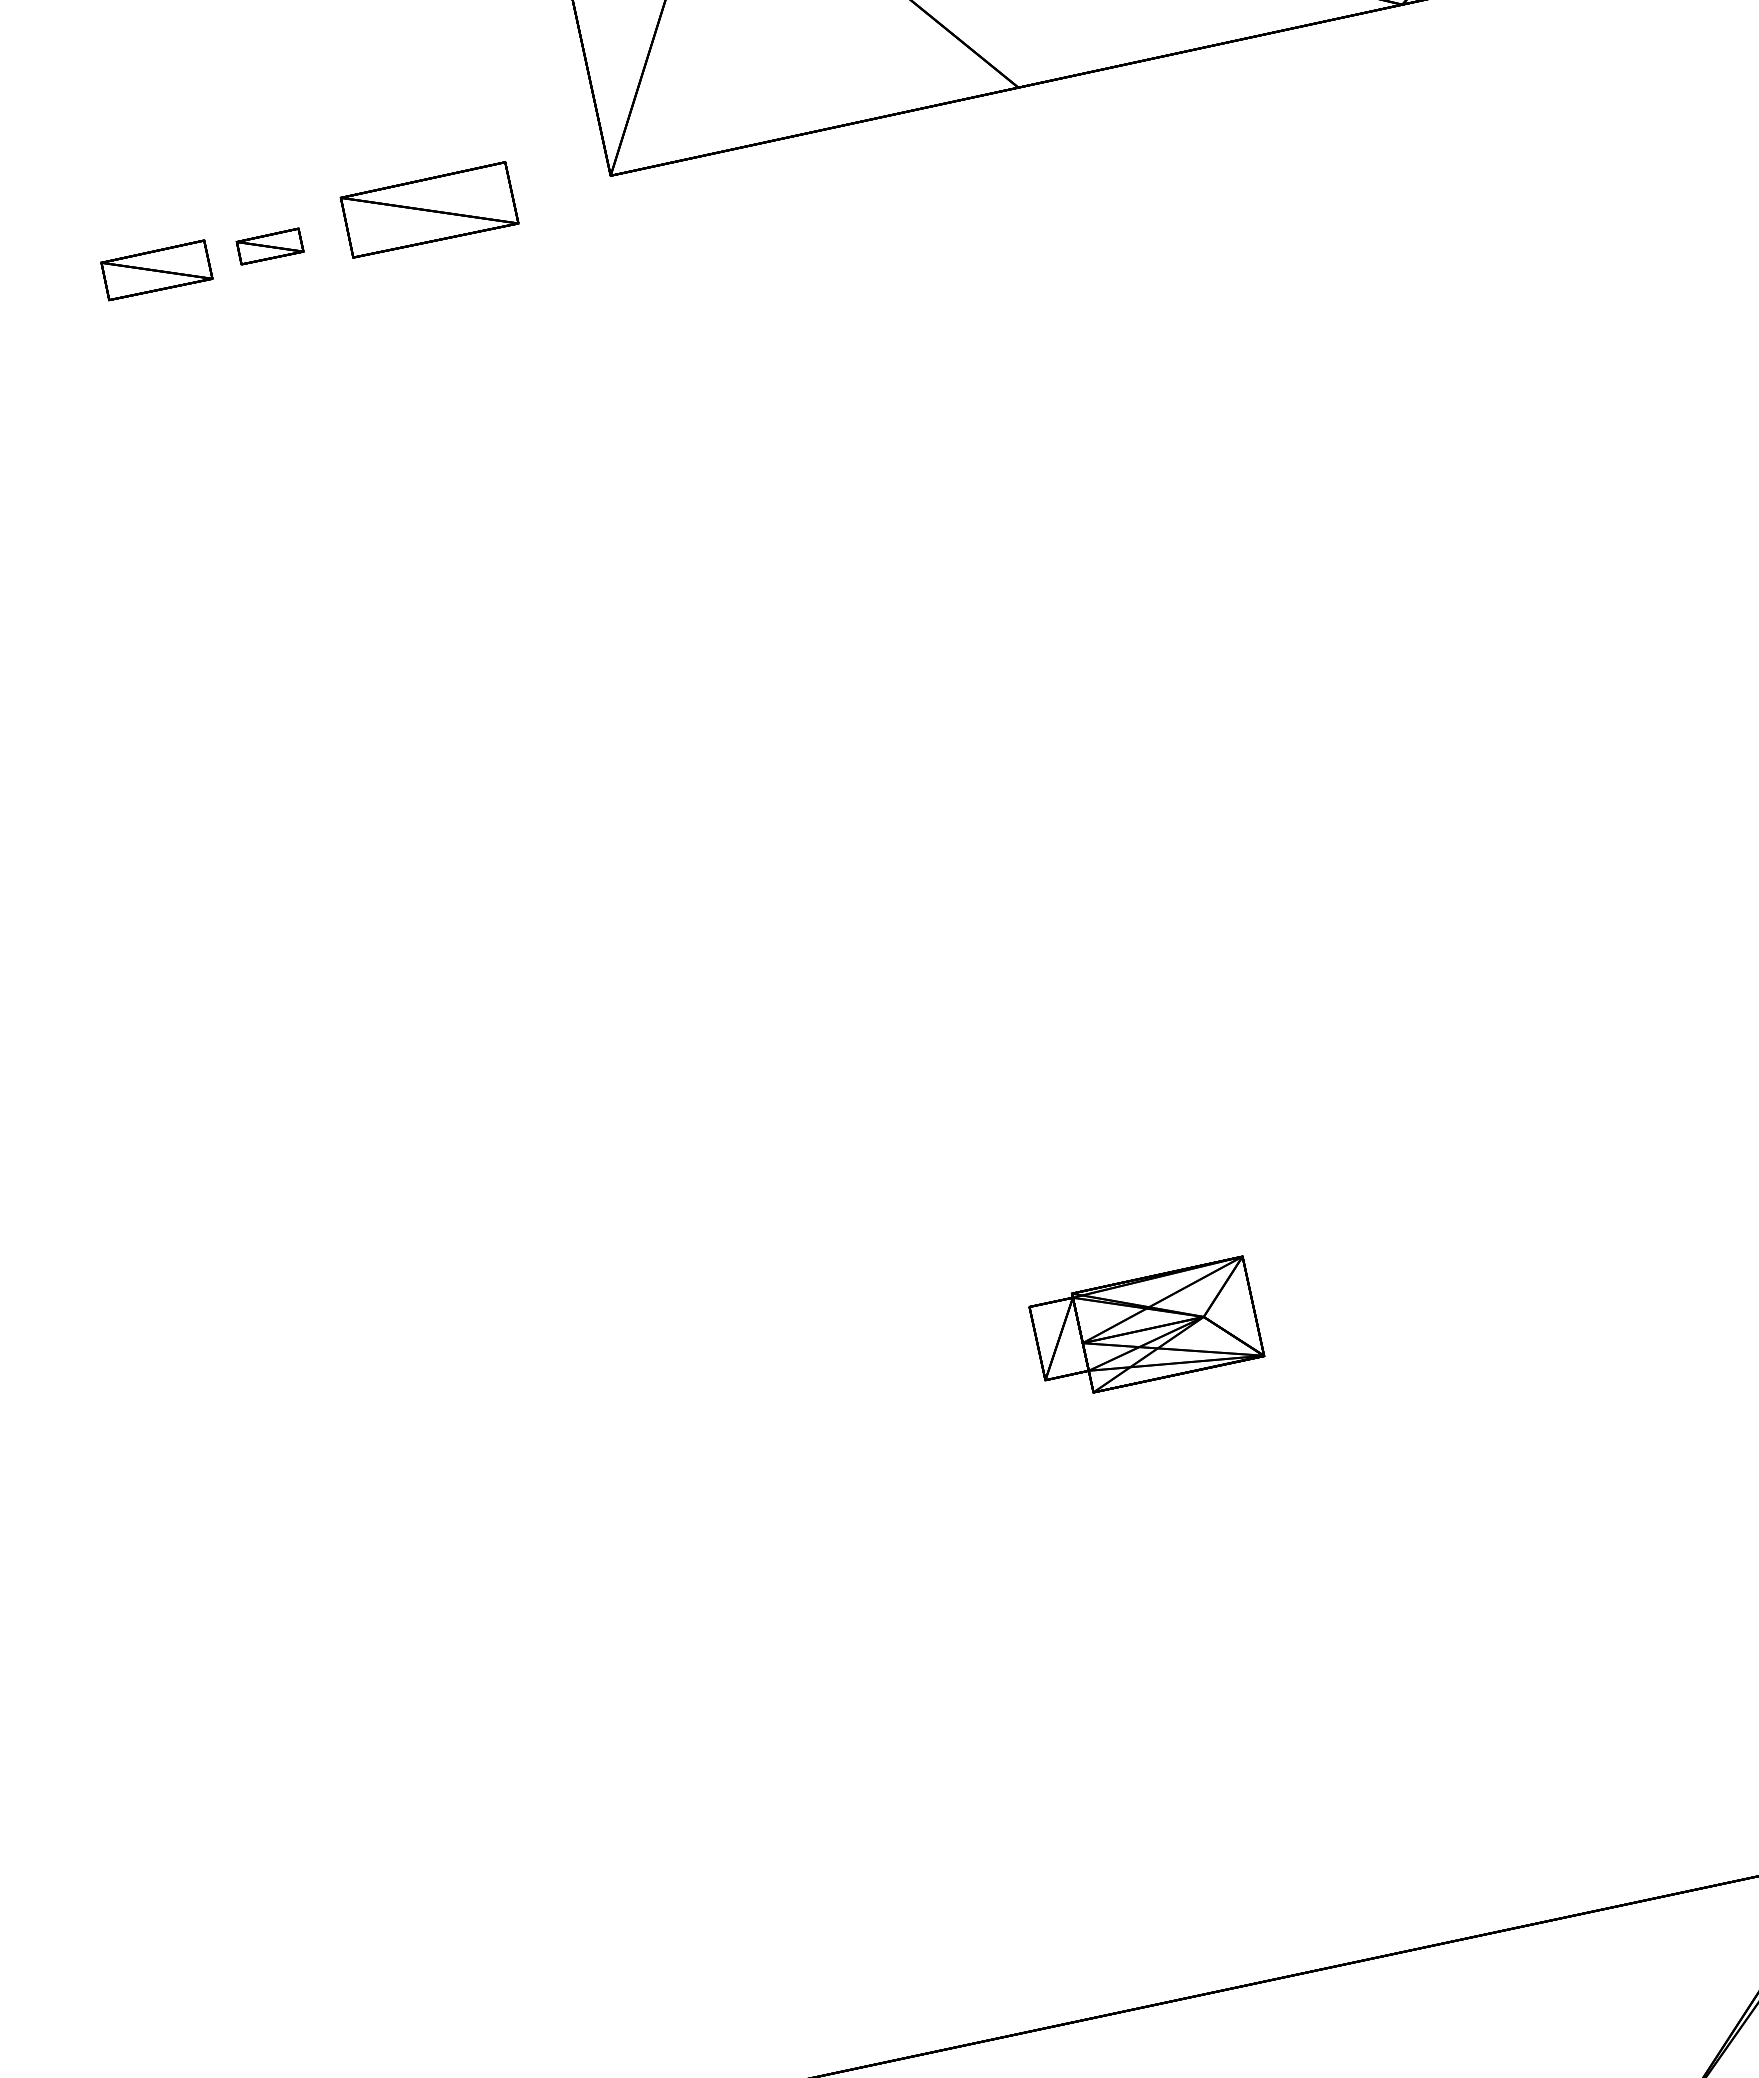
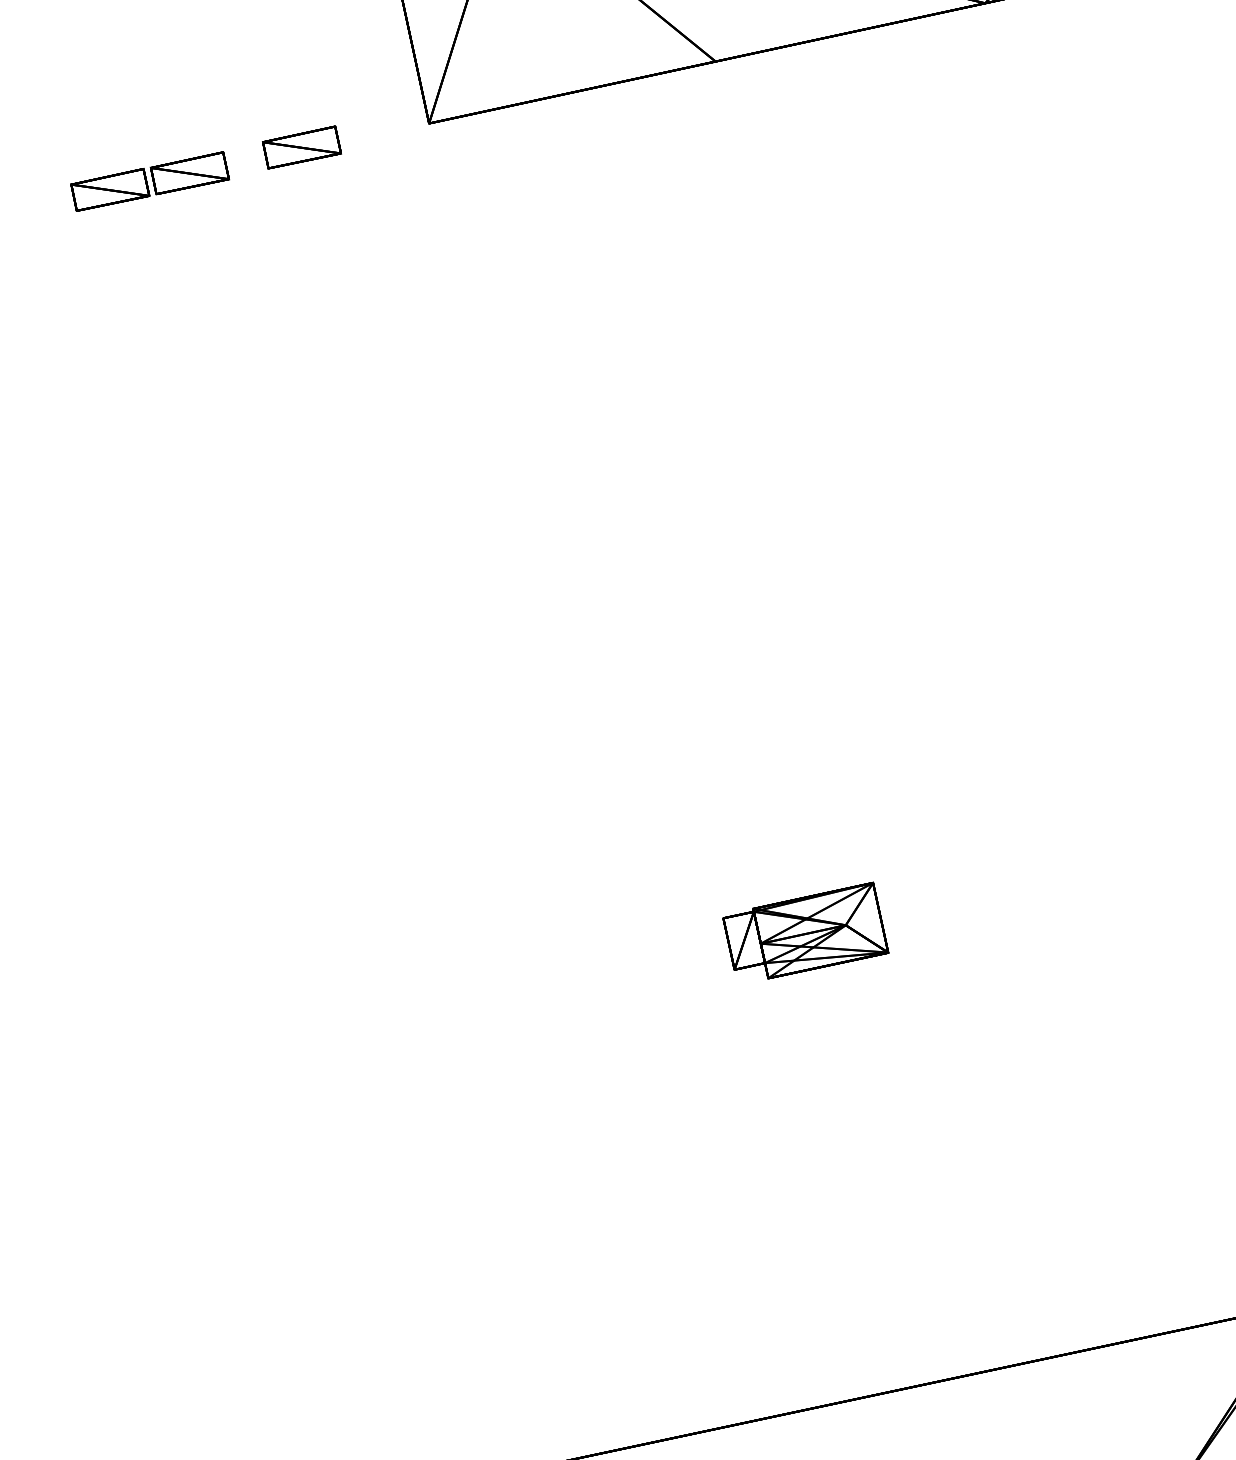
part: (429, 209) -> (301, 147), size x0.62
part: (269, 246) -> (189, 173), size x1.67

